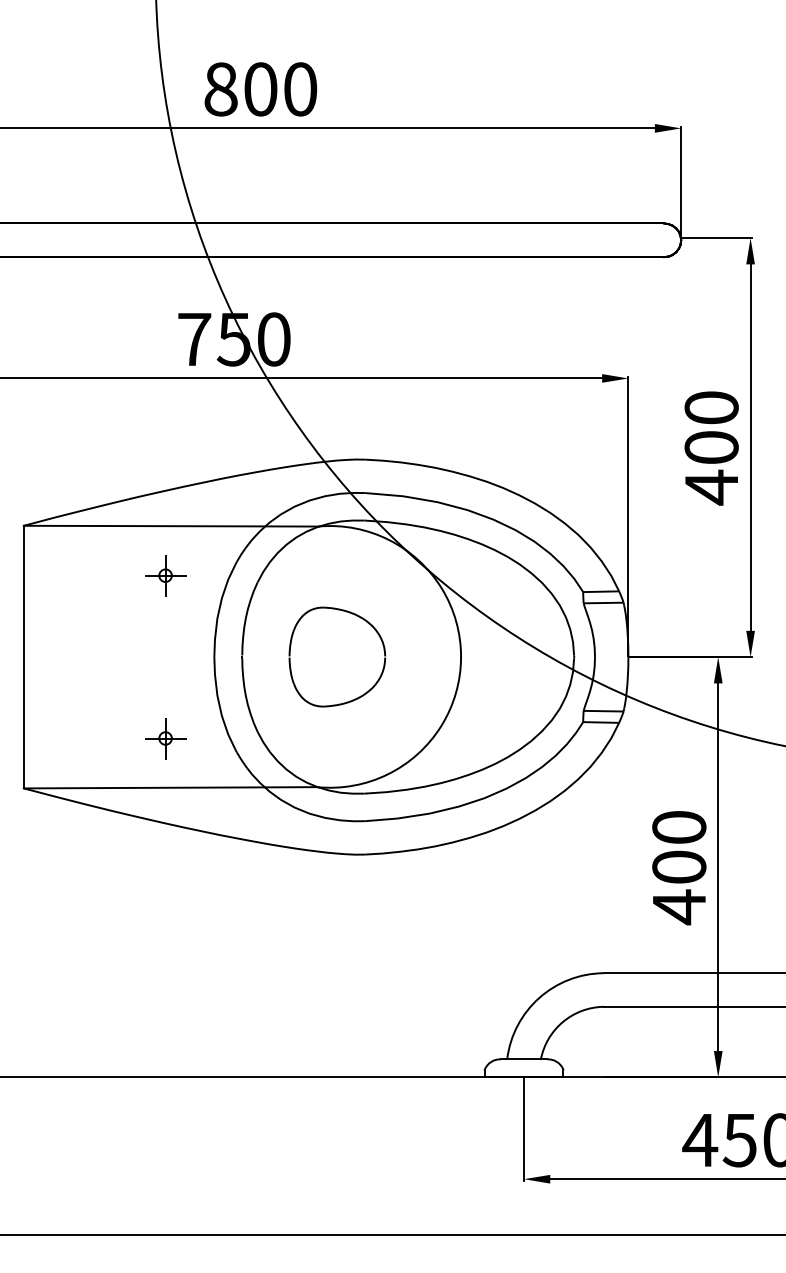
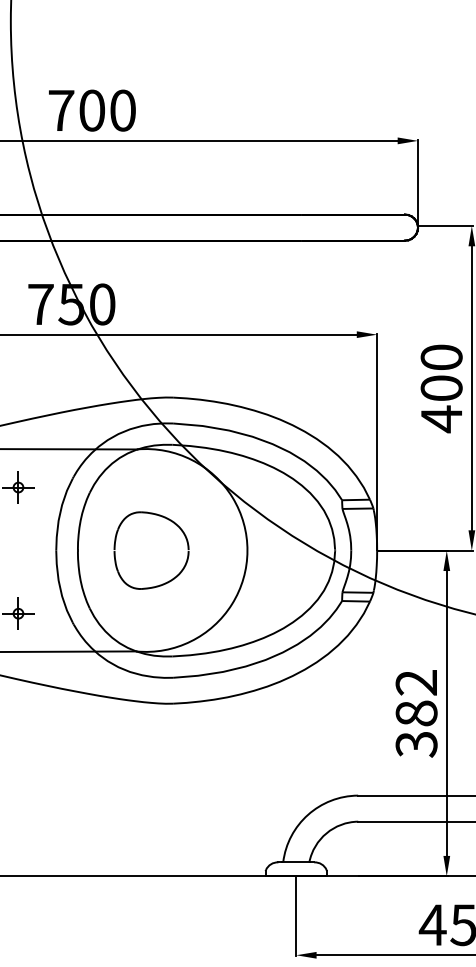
text: (220, 89) -> (61, 110), 800 -> 700
text: (679, 868) -> (416, 714), 400 -> 382

